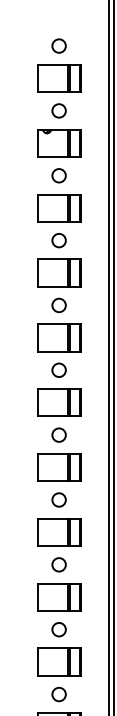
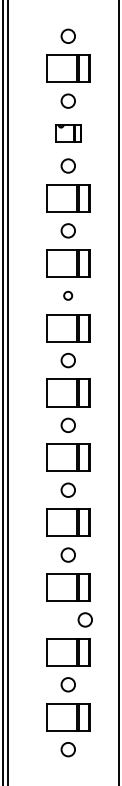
part: (59, 143) -> (68, 133), size x0.6
circle: (58, 305) -> (67, 295), size x0.6
circle: (58, 629) -> (84, 619), moved

